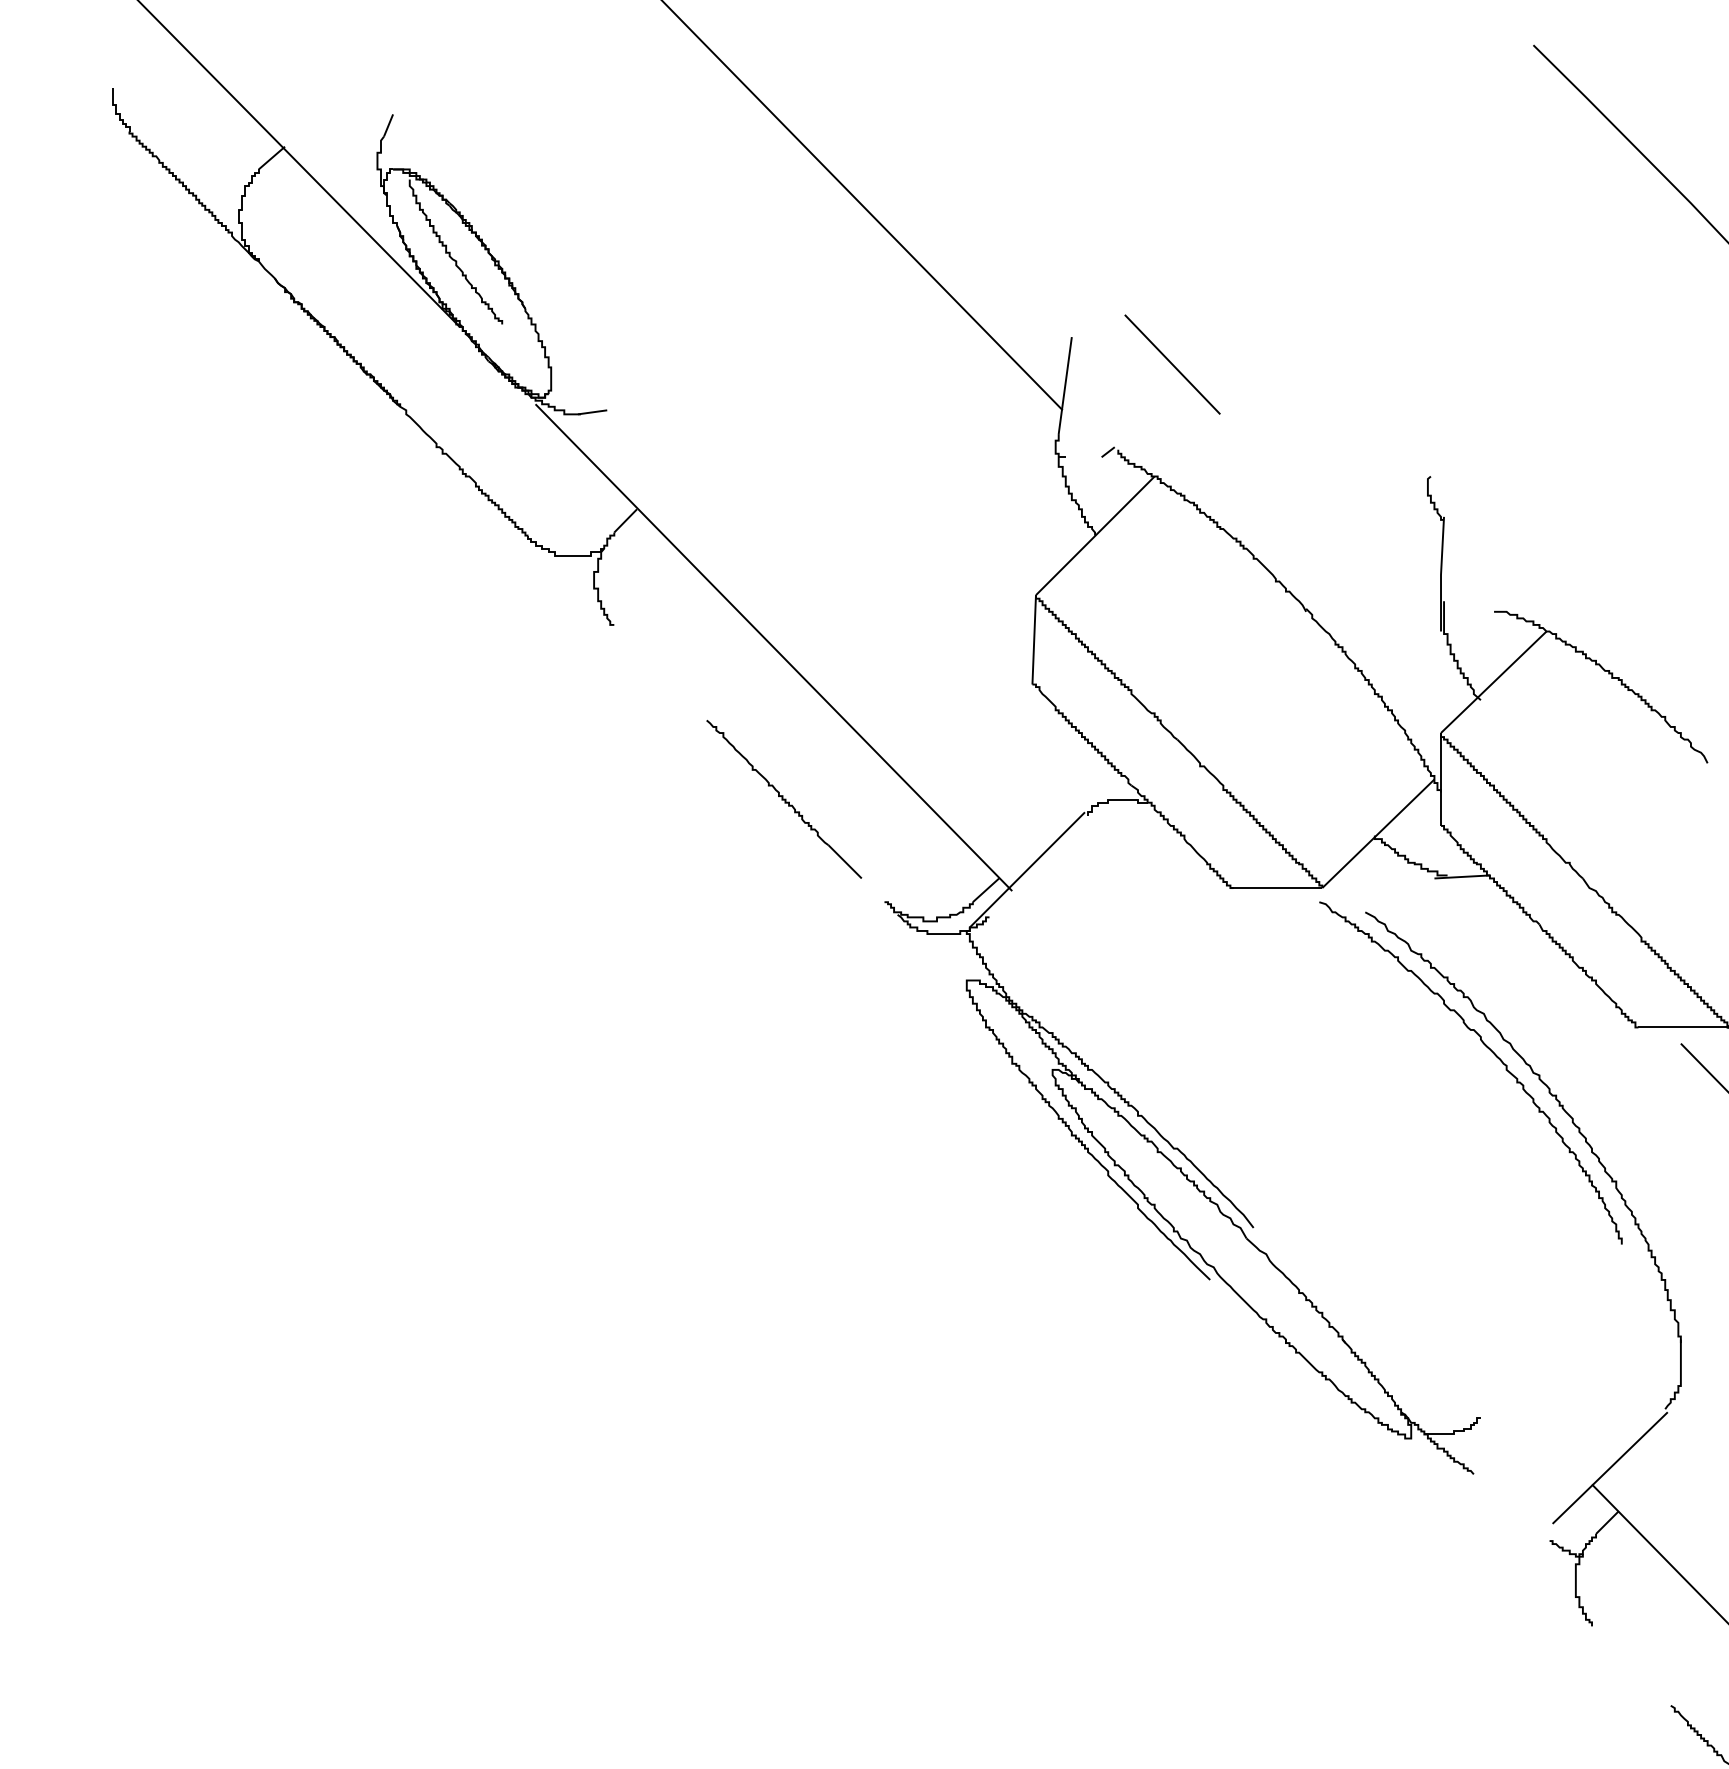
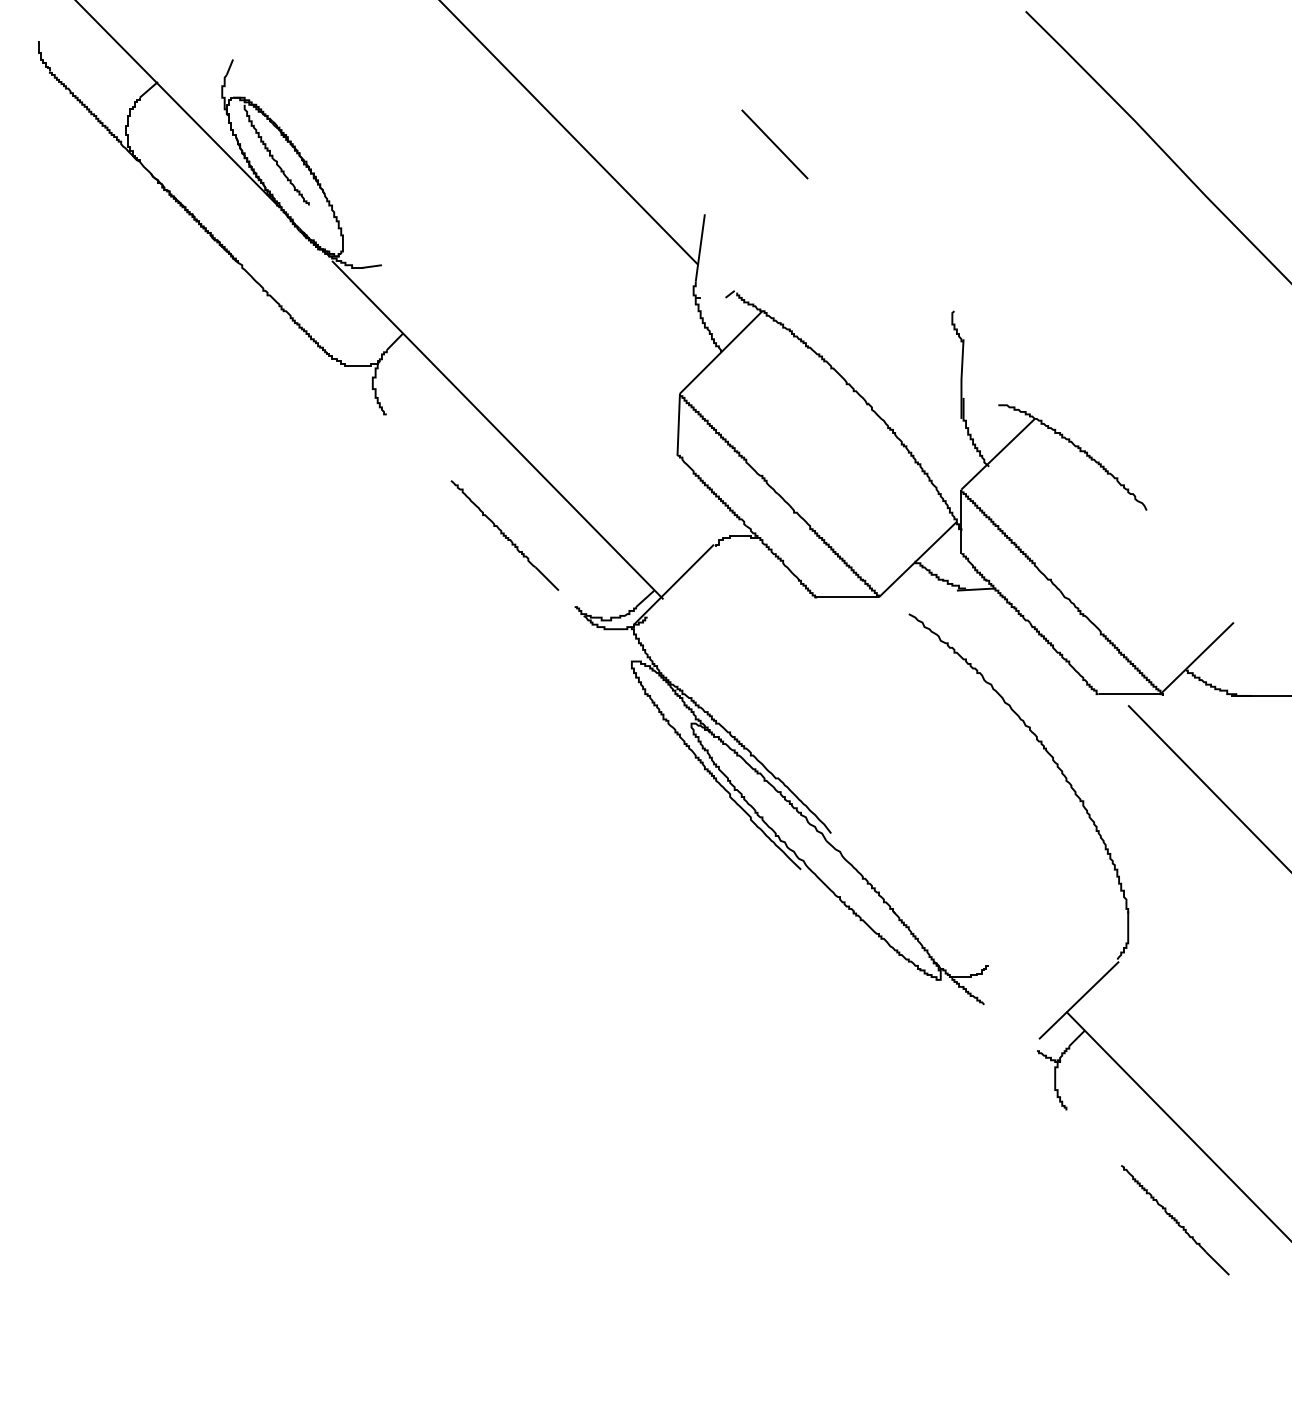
line: (1172, 364) -> (774, 144), moved
curve: (1489, 1050) -> (995, 710), removed

